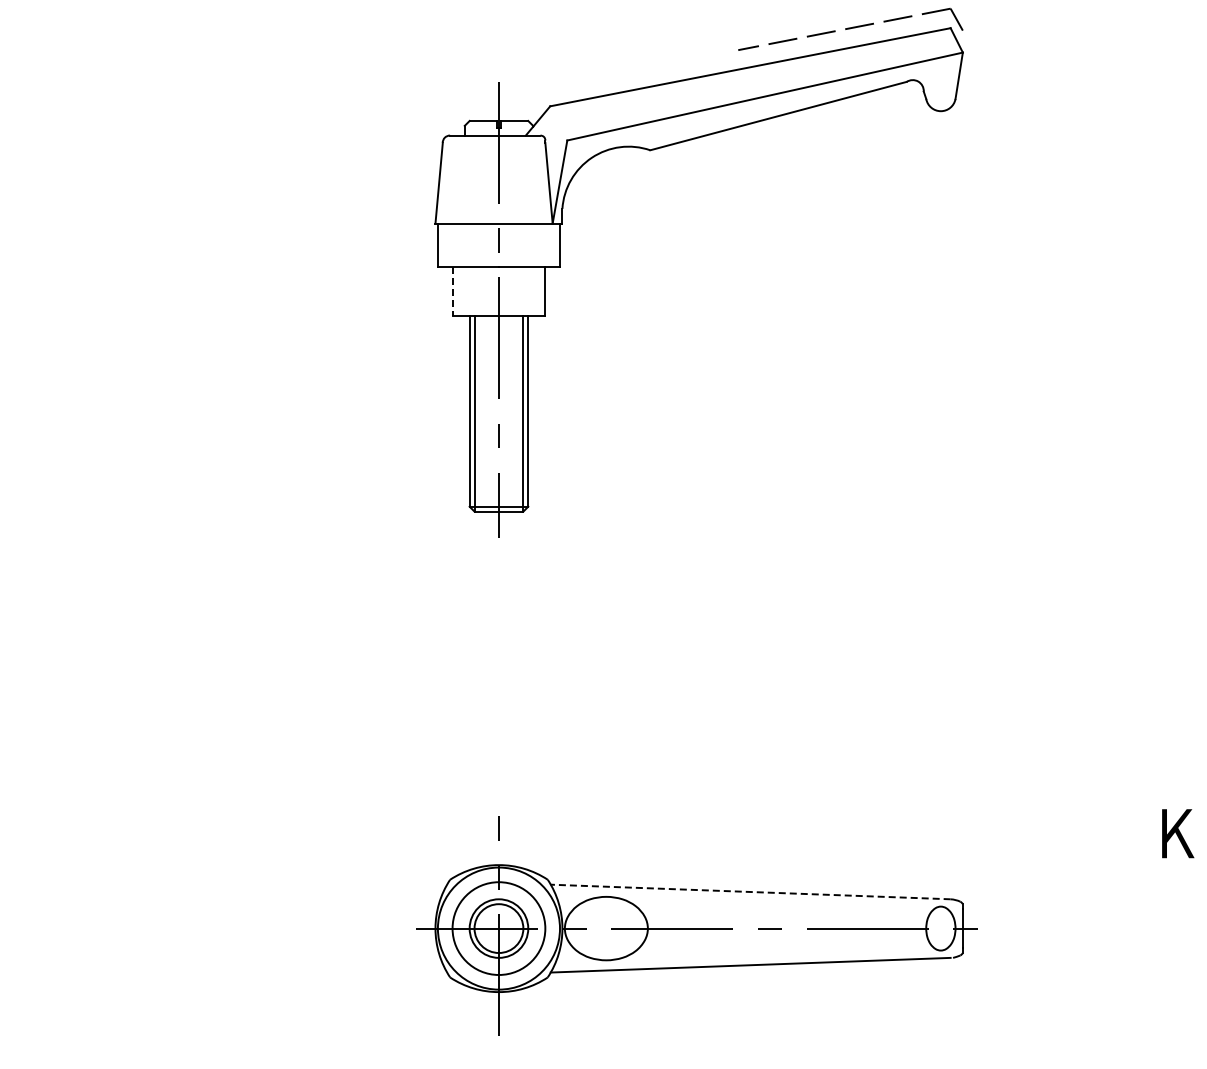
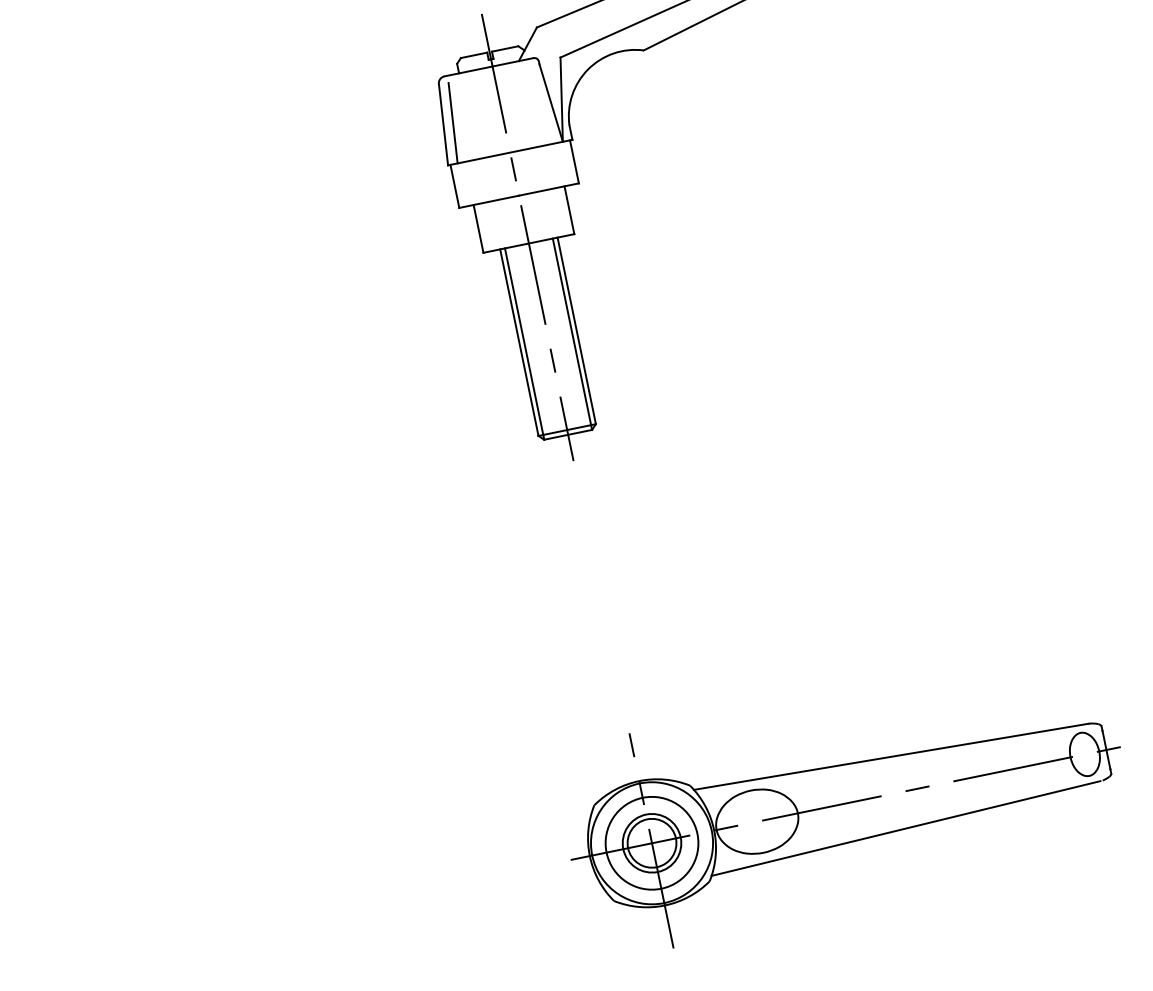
line: (448, 182) -> (452, 122), added
line: (452, 292) -> (478, 229), dashed -> solid
line: (750, 891) -> (890, 756), dashed -> solid

